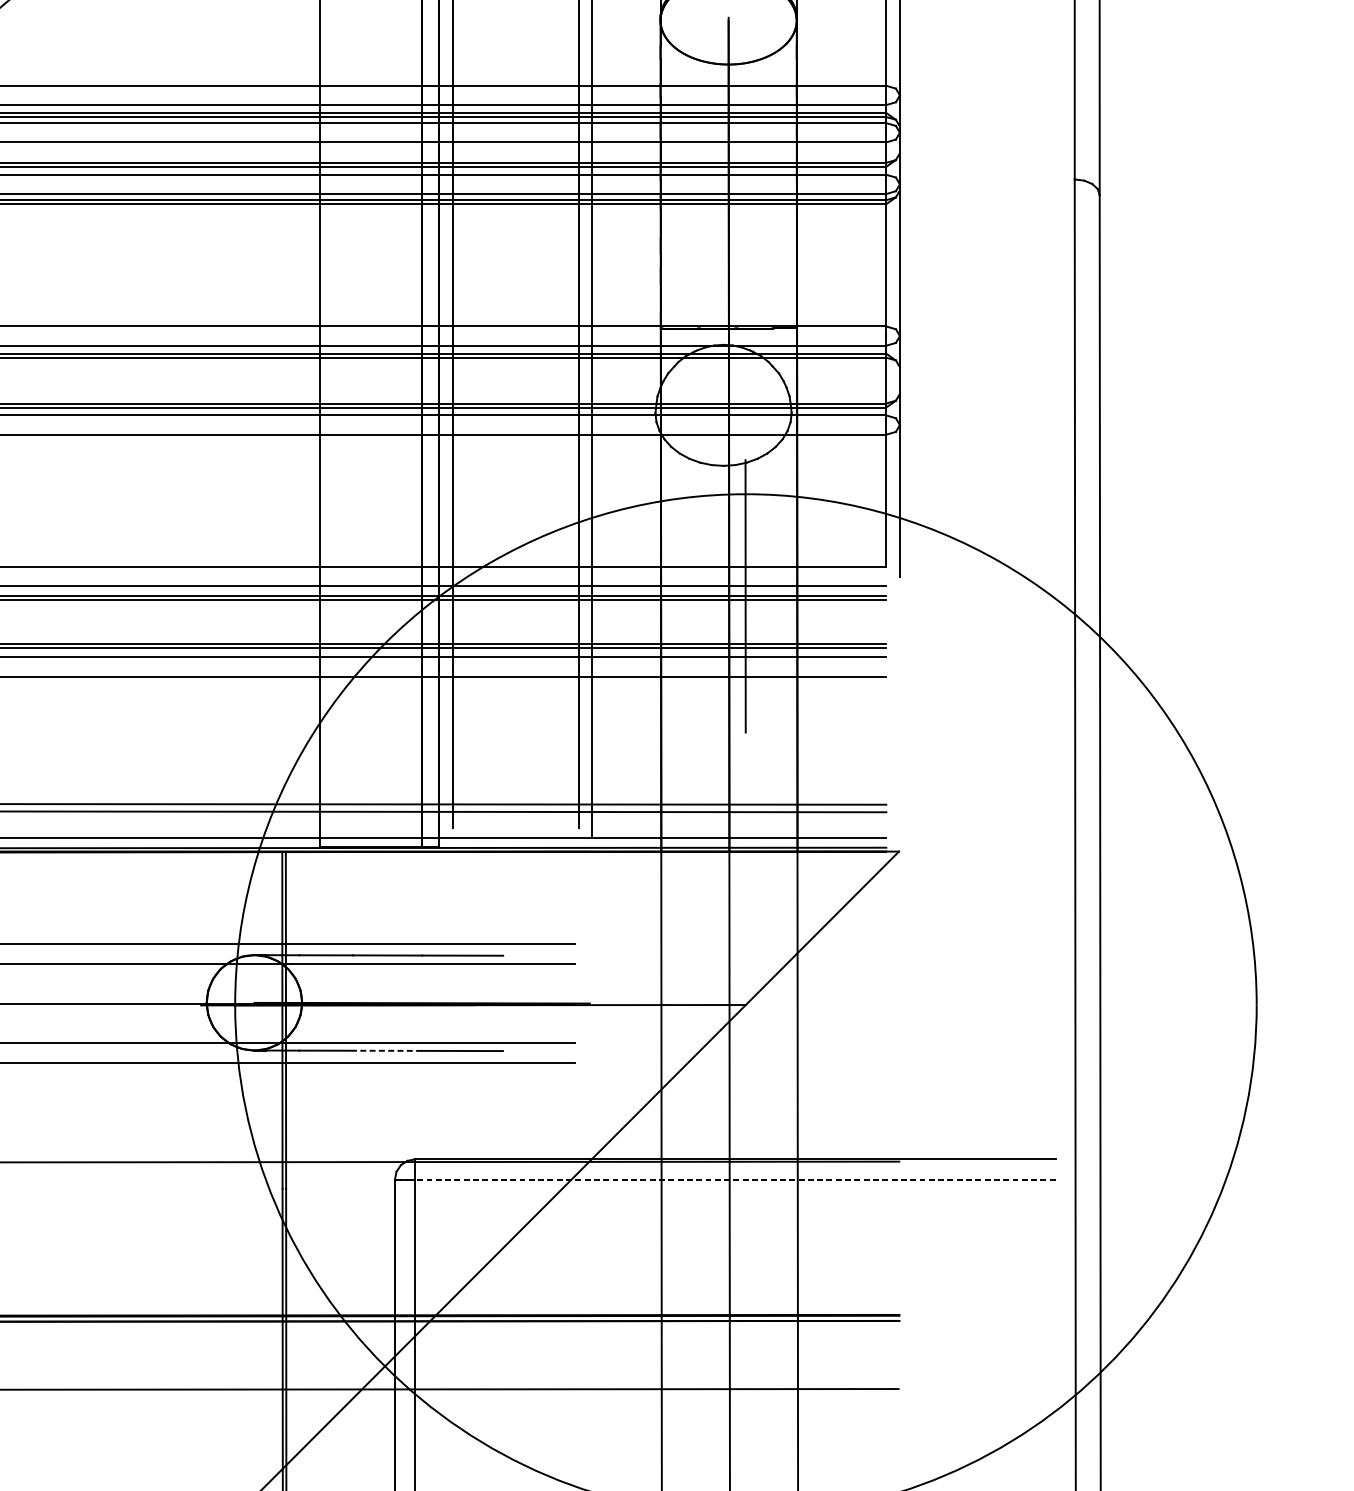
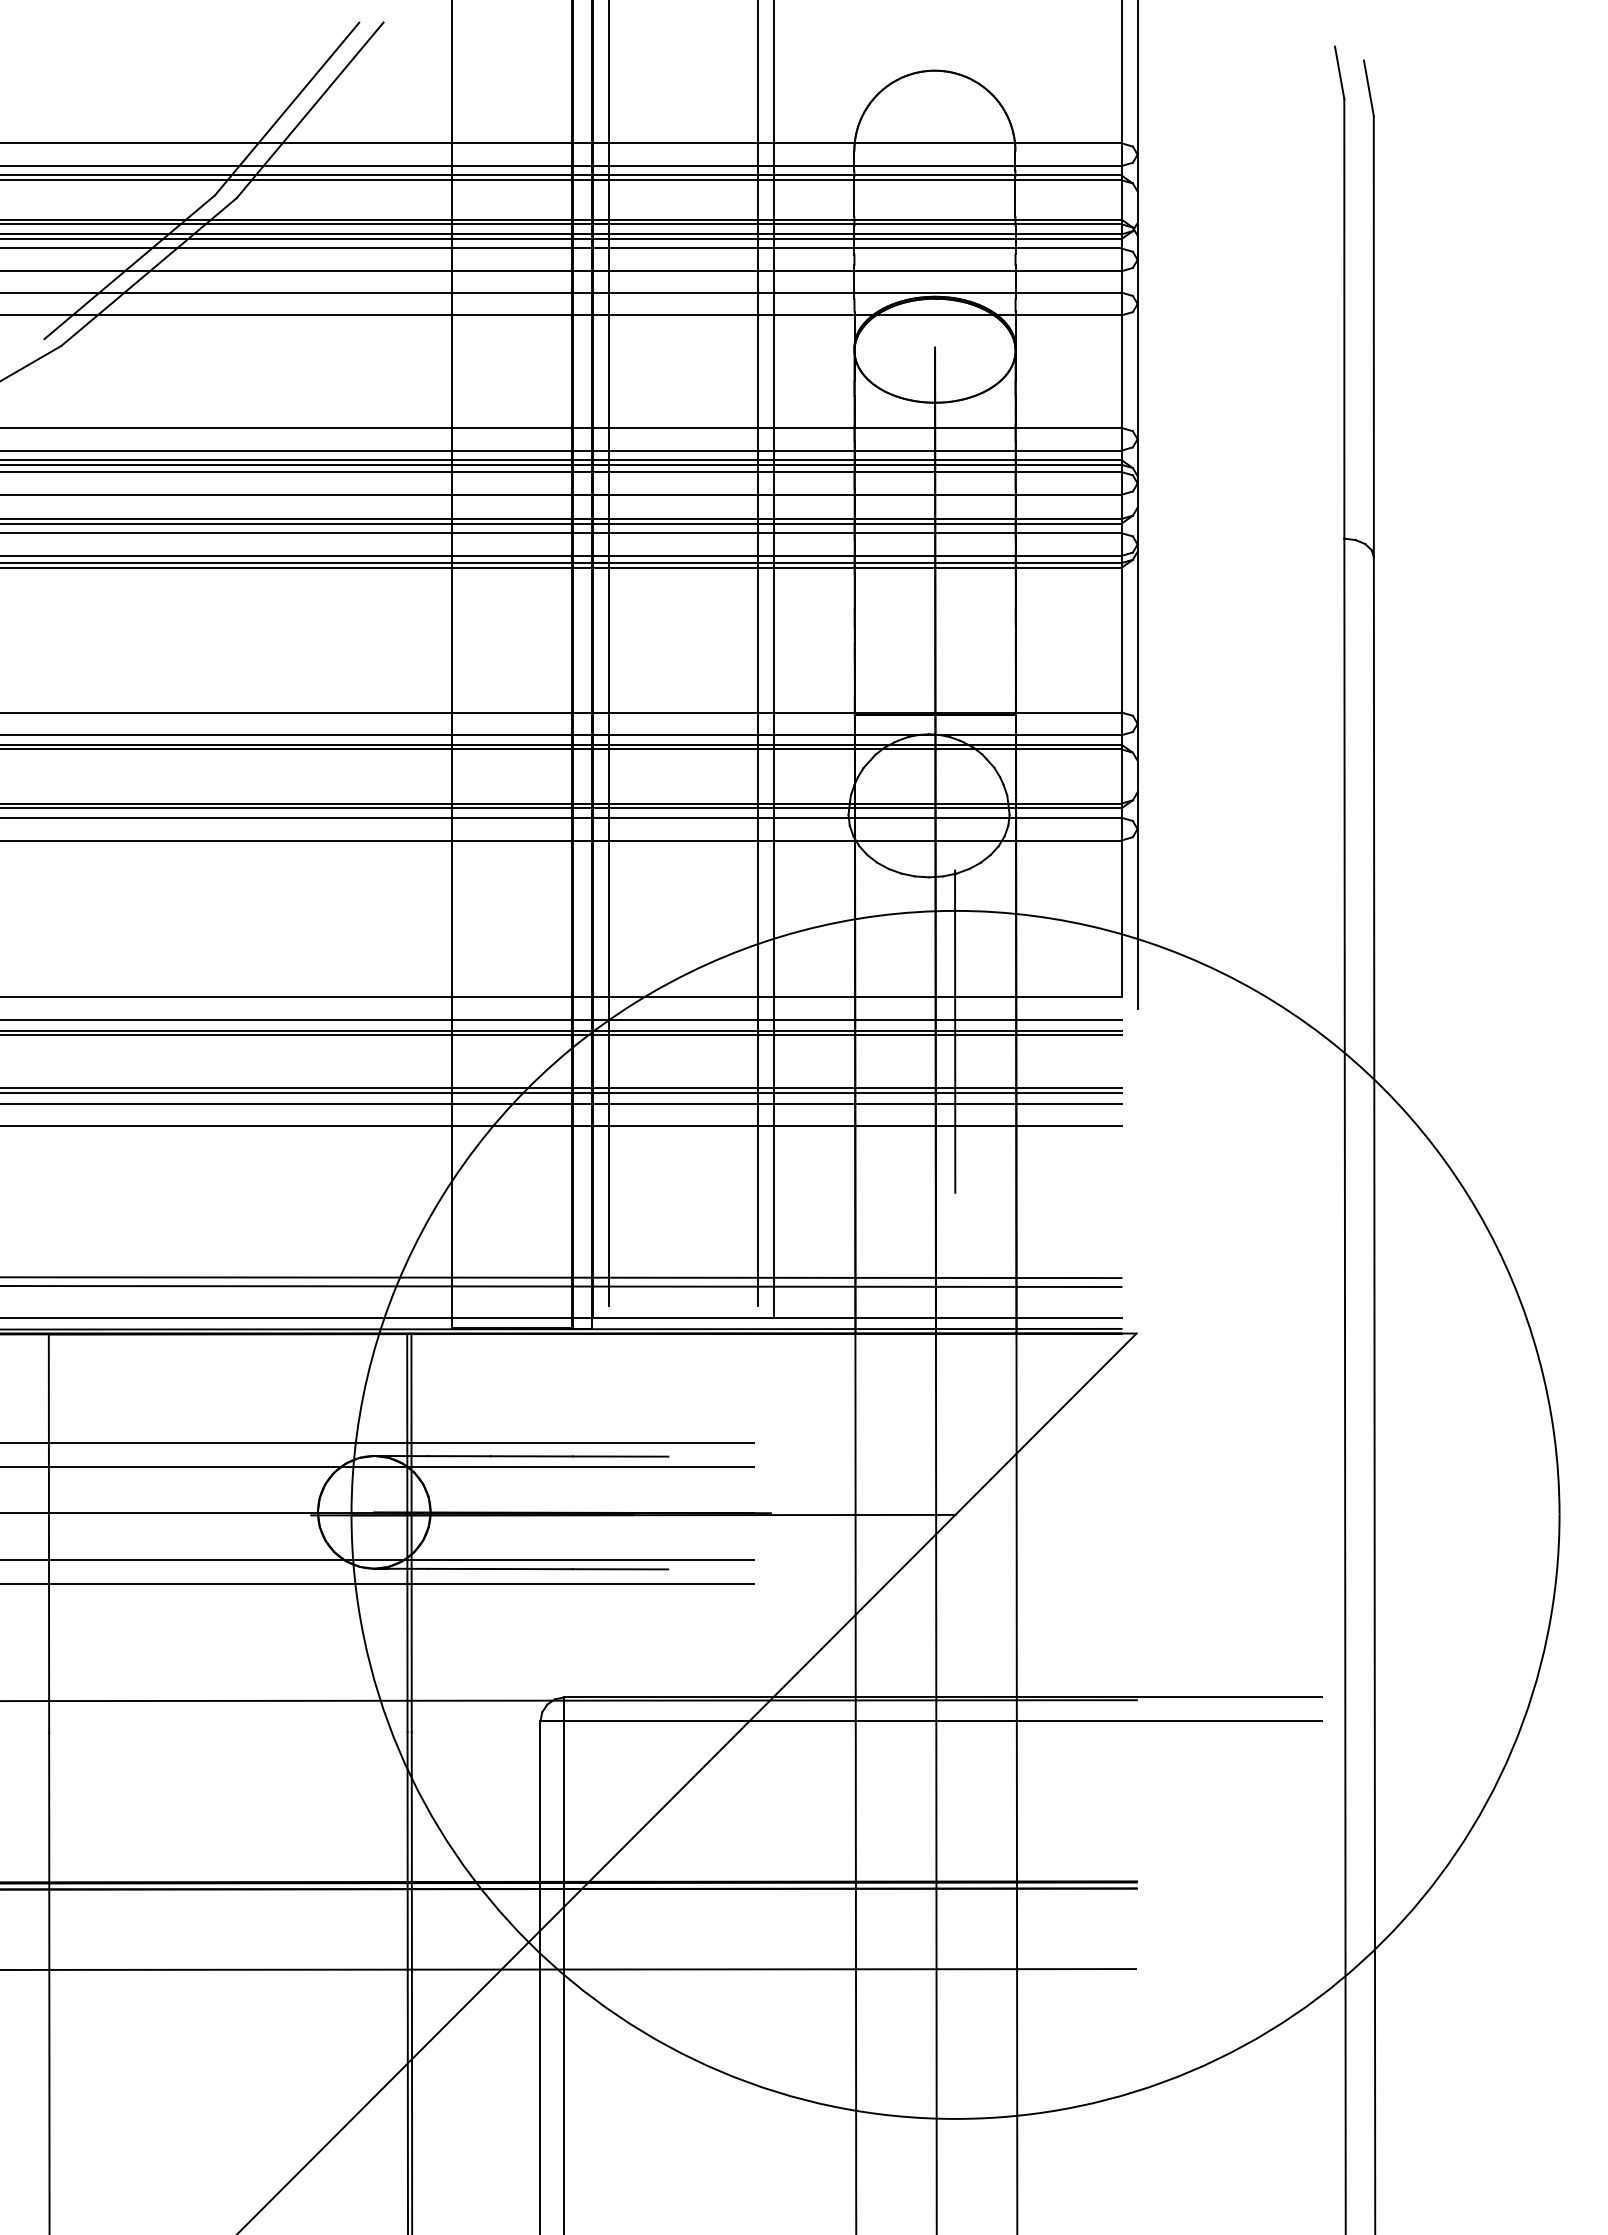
line: (386, 1051) -> (530, 1569), dashed -> solid
line: (735, 1179) -> (943, 1721), dashed -> solid

